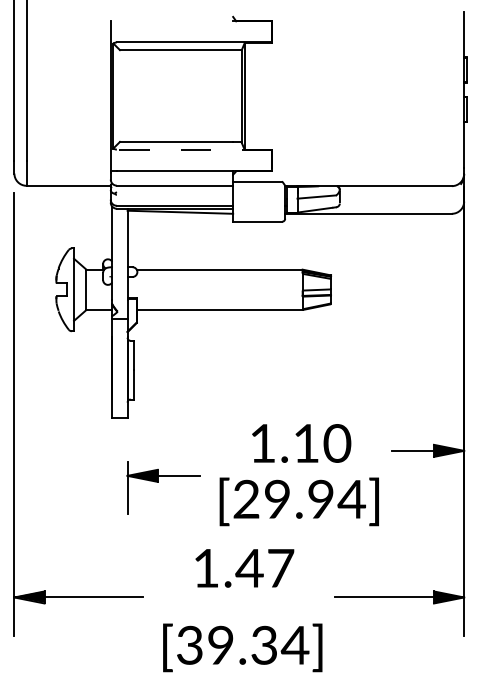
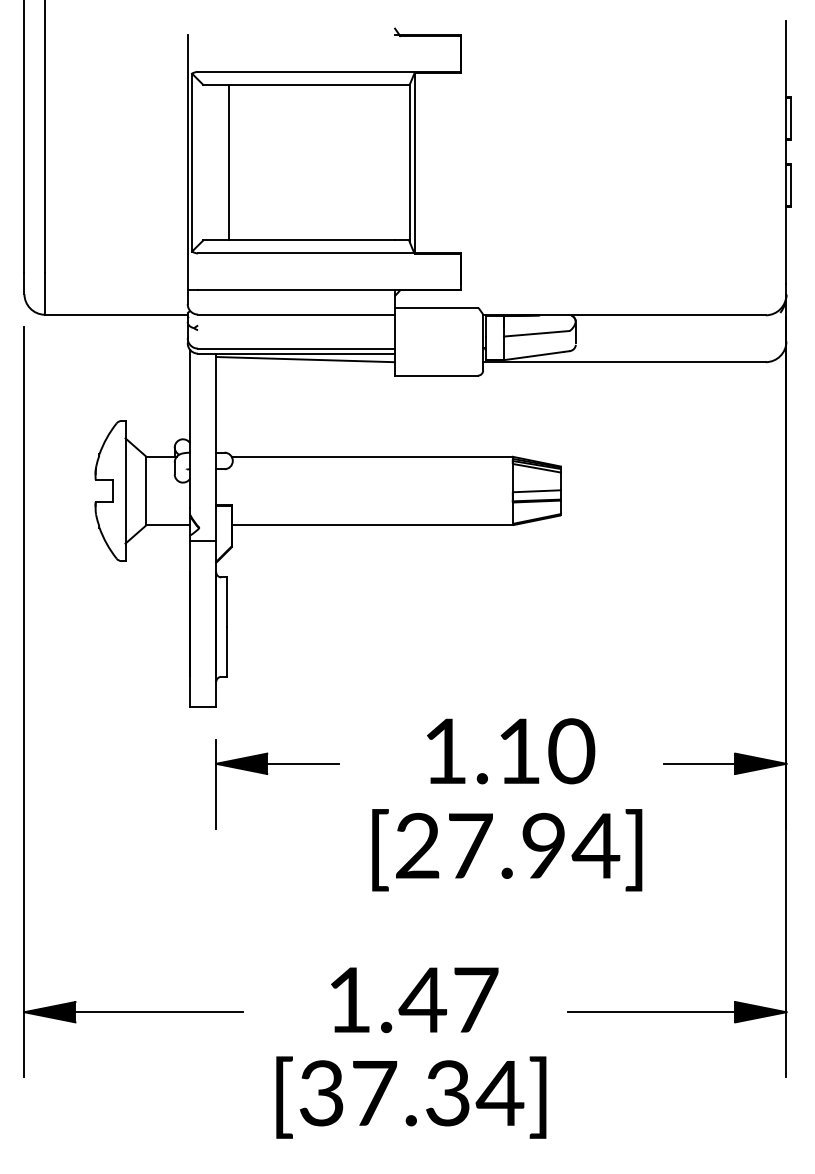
line: (135, 95) -> (229, 161), added
line: (194, 149) -> (329, 253), dashed -> solid
part: (158, 482) -> (268, 775), moved
text: (277, 498) -> (470, 844), [29.94] -> [27.94]
text: (244, 568) -> (414, 1000), moved
text: (221, 644) -> (375, 1091), [39.34] -> [37.34]

